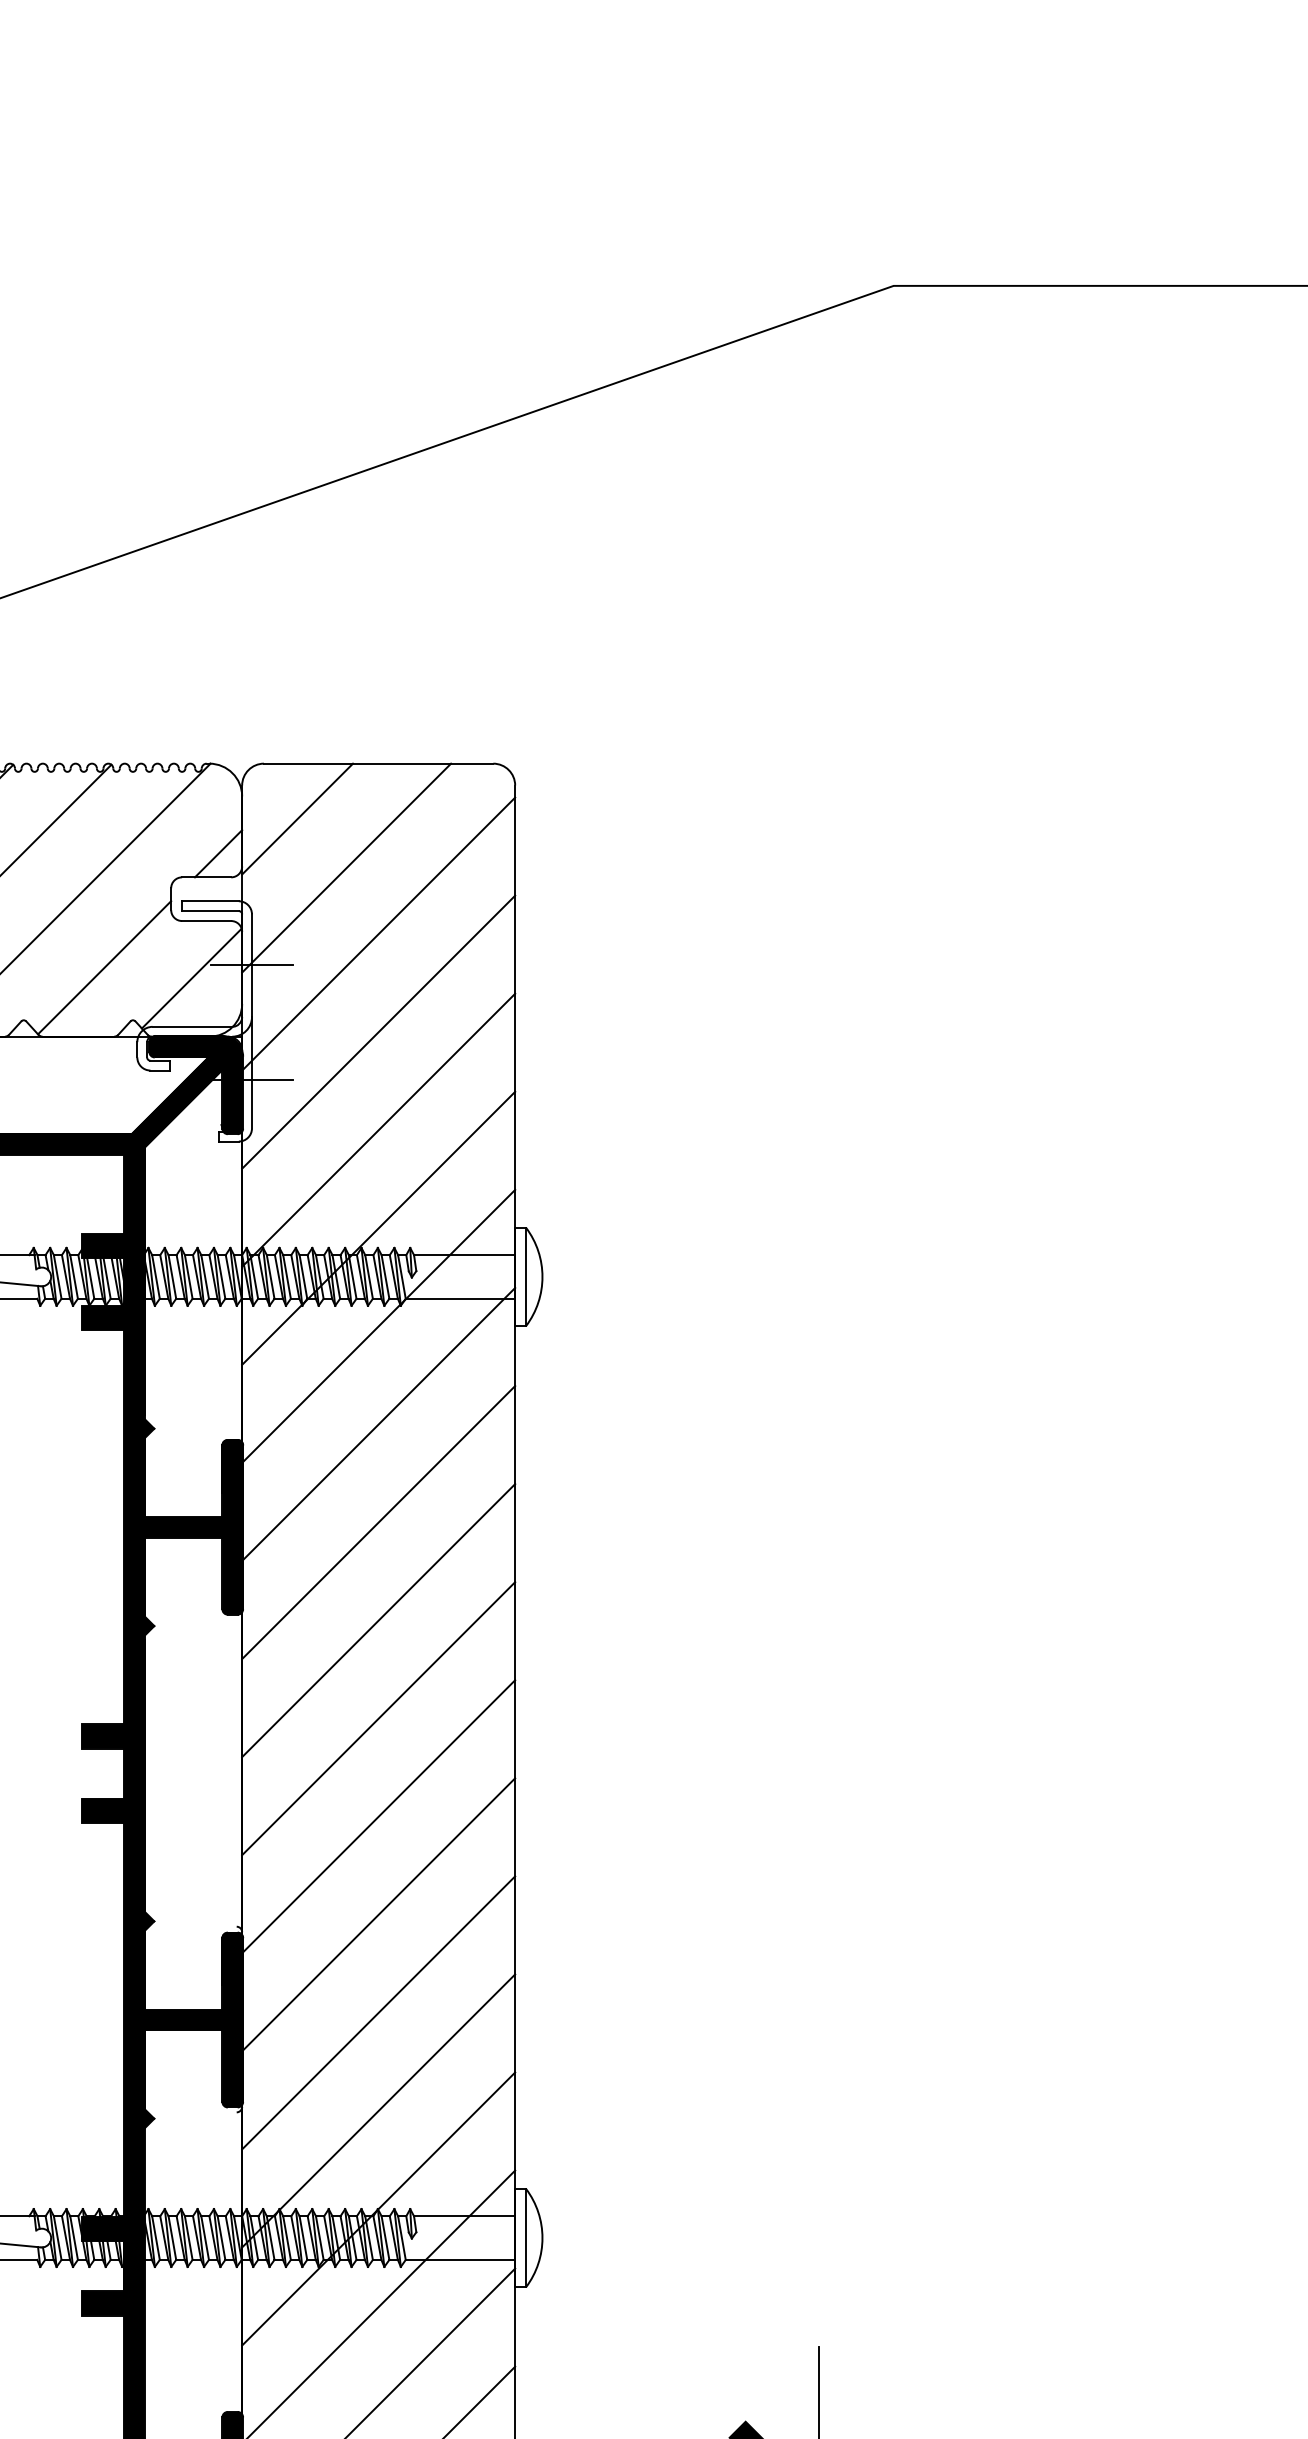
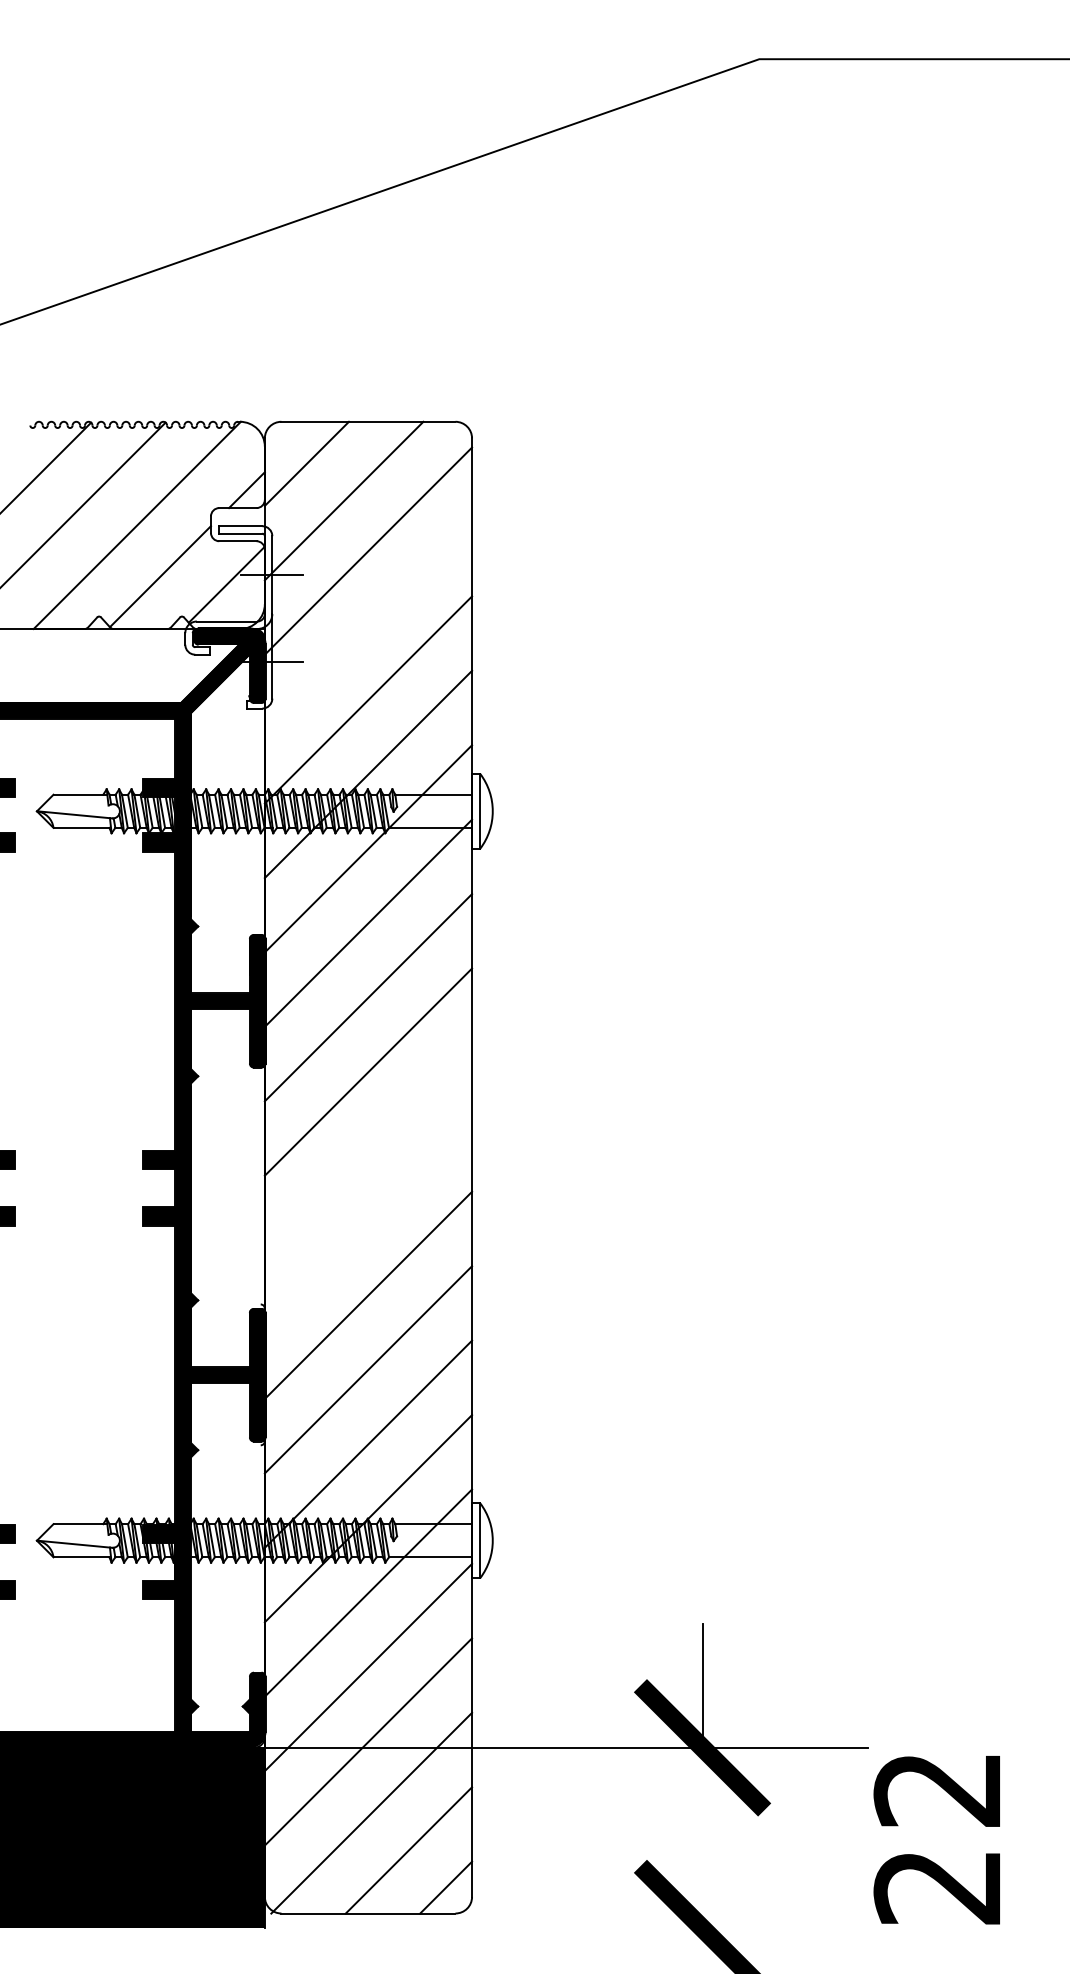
line: (378, 1032) -> (368, 625), removed
line: (378, 1718) -> (368, 1146), removed
line: (378, 1816) -> (368, 1220), removed

